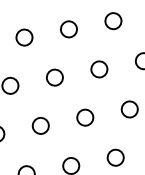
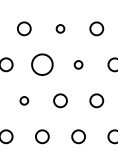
circle: (68, 28) -> (60, 28), size x0.6
circle: (99, 69) -> (78, 64), size x0.6
circle: (54, 77) -> (42, 64), size x1.6
circle: (41, 125) -> (24, 100), size x0.6

